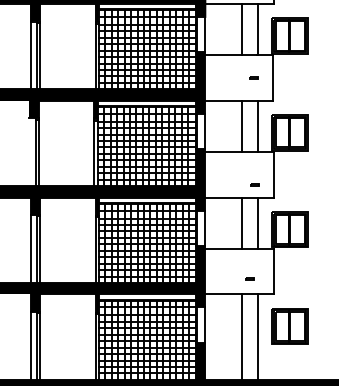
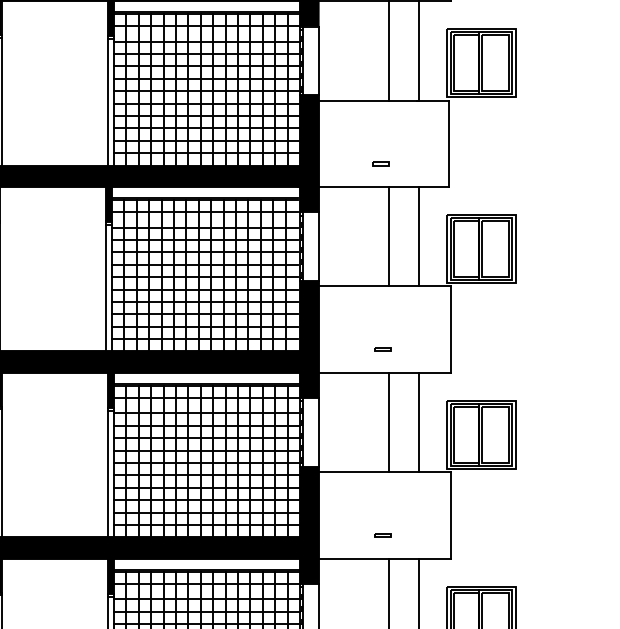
part: (253, 77) -> (380, 162), moved
part: (254, 184) -> (382, 348), moved
part: (249, 278) -> (382, 534), moved

